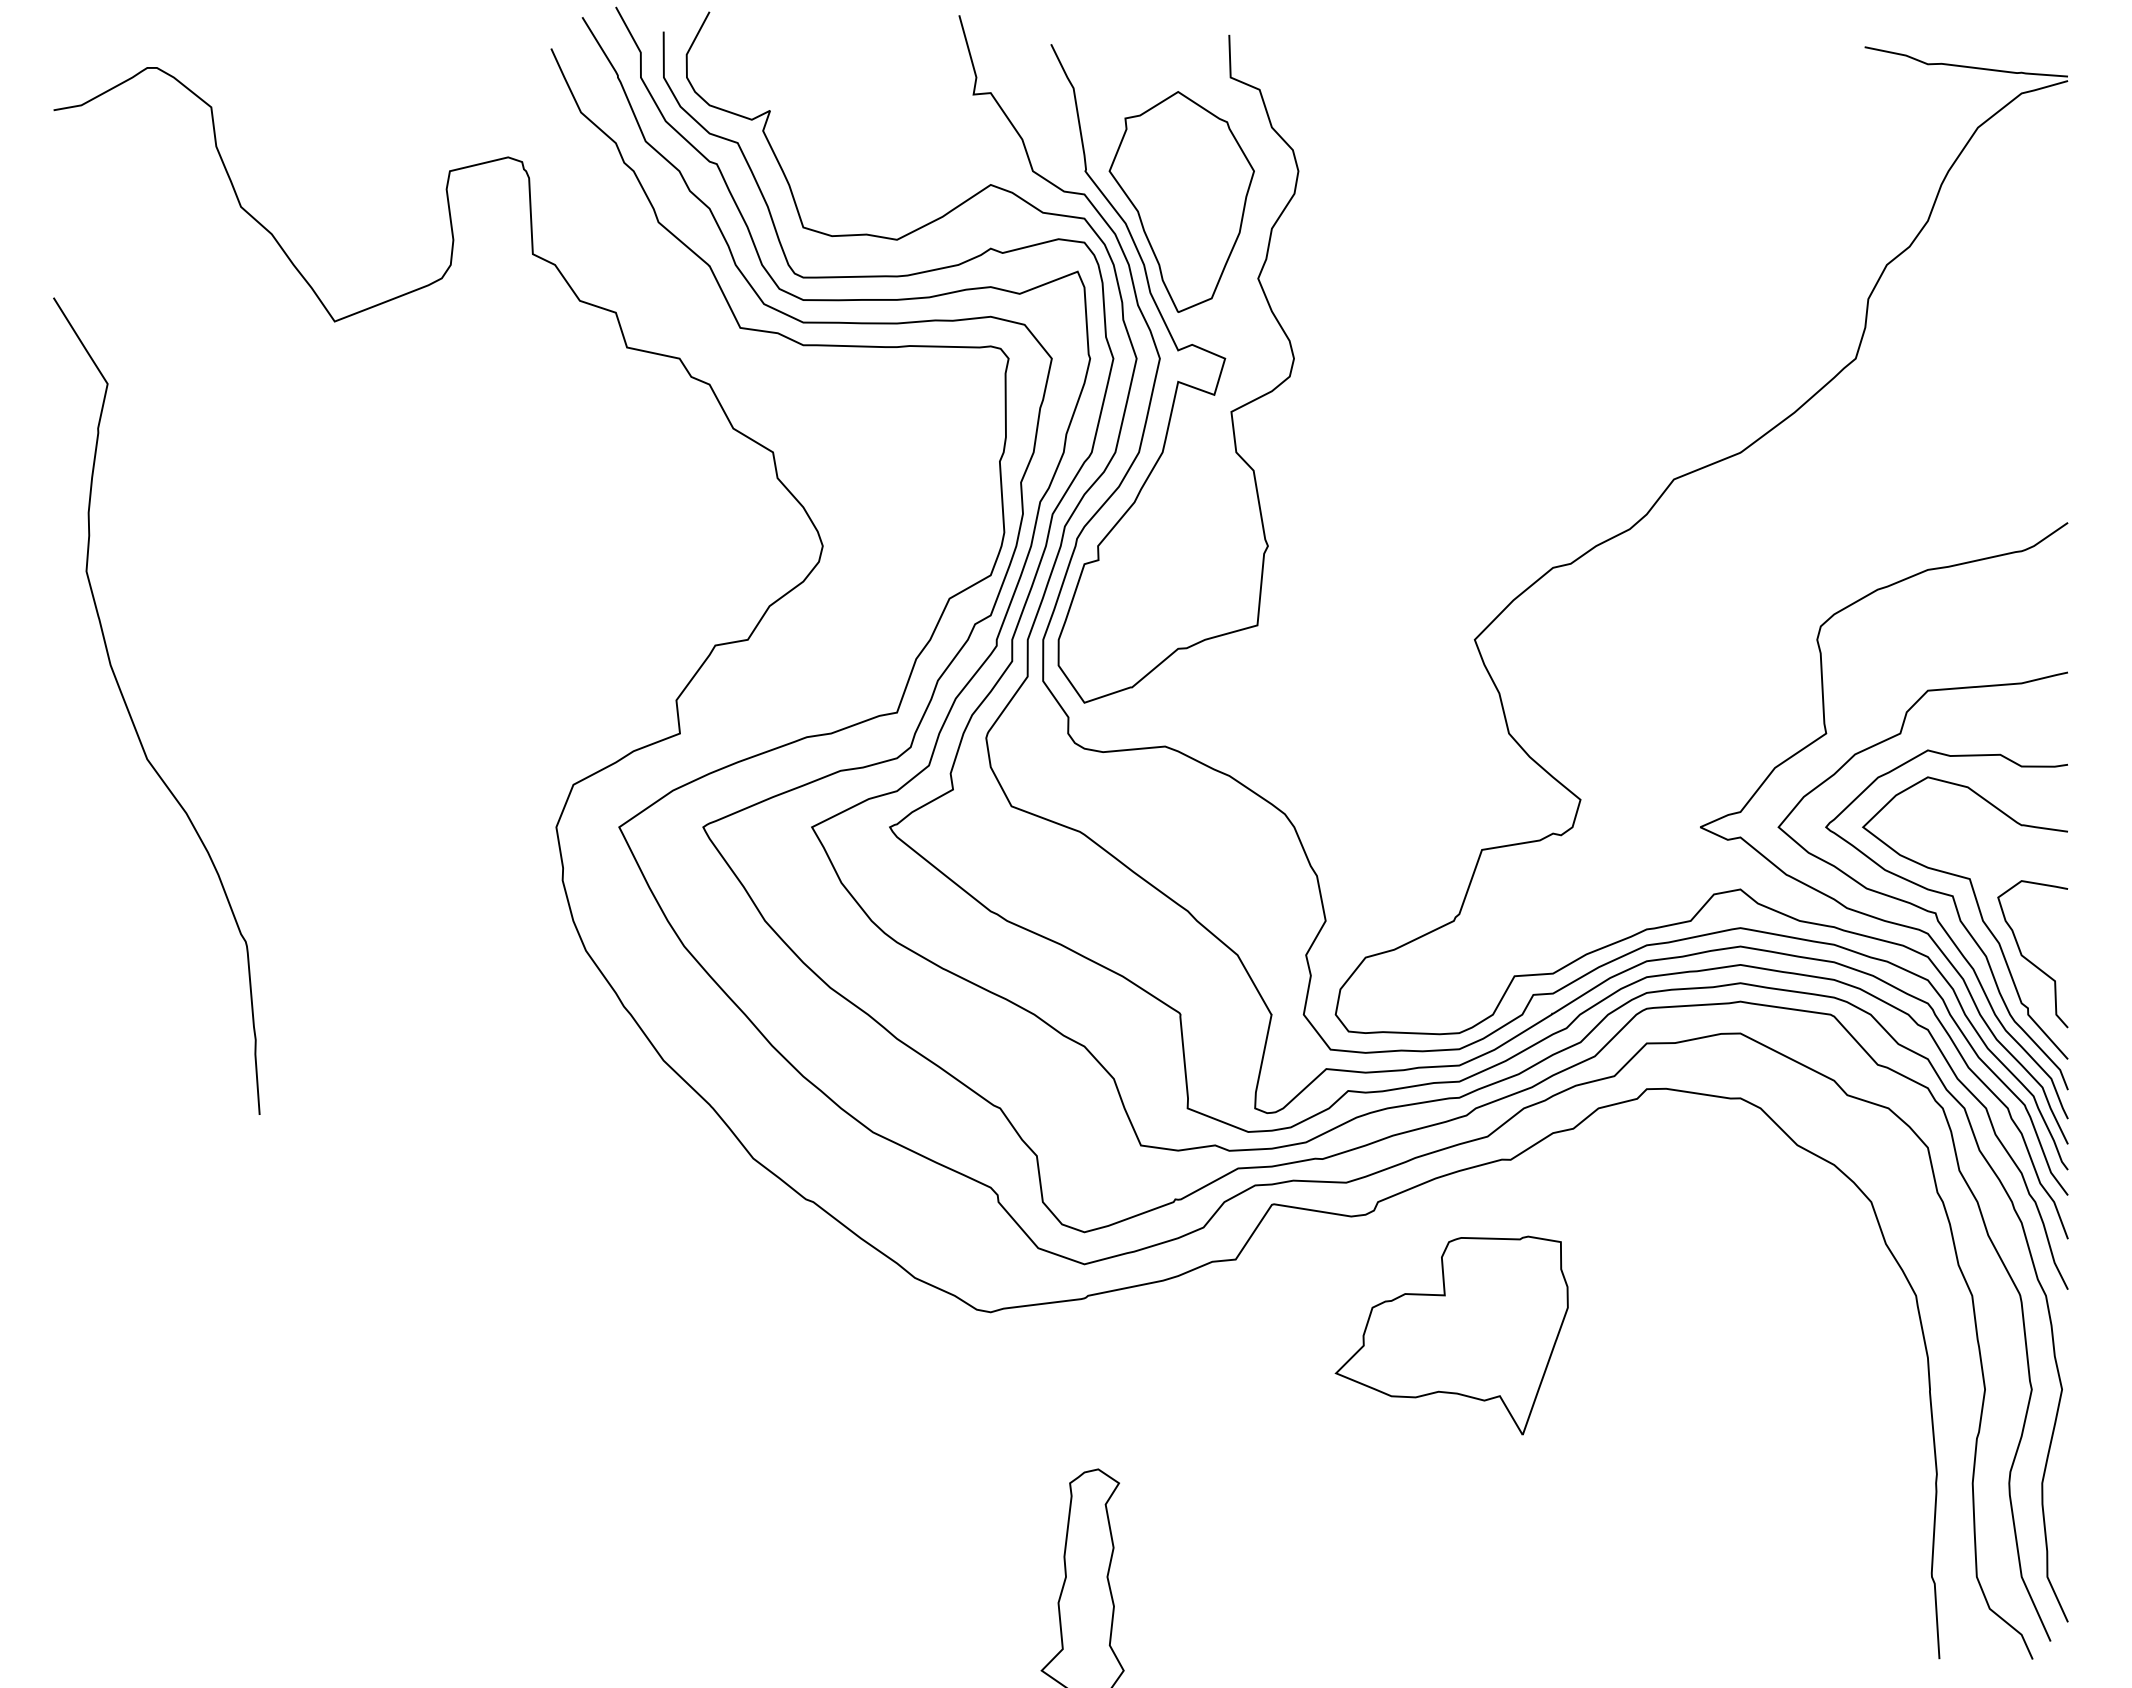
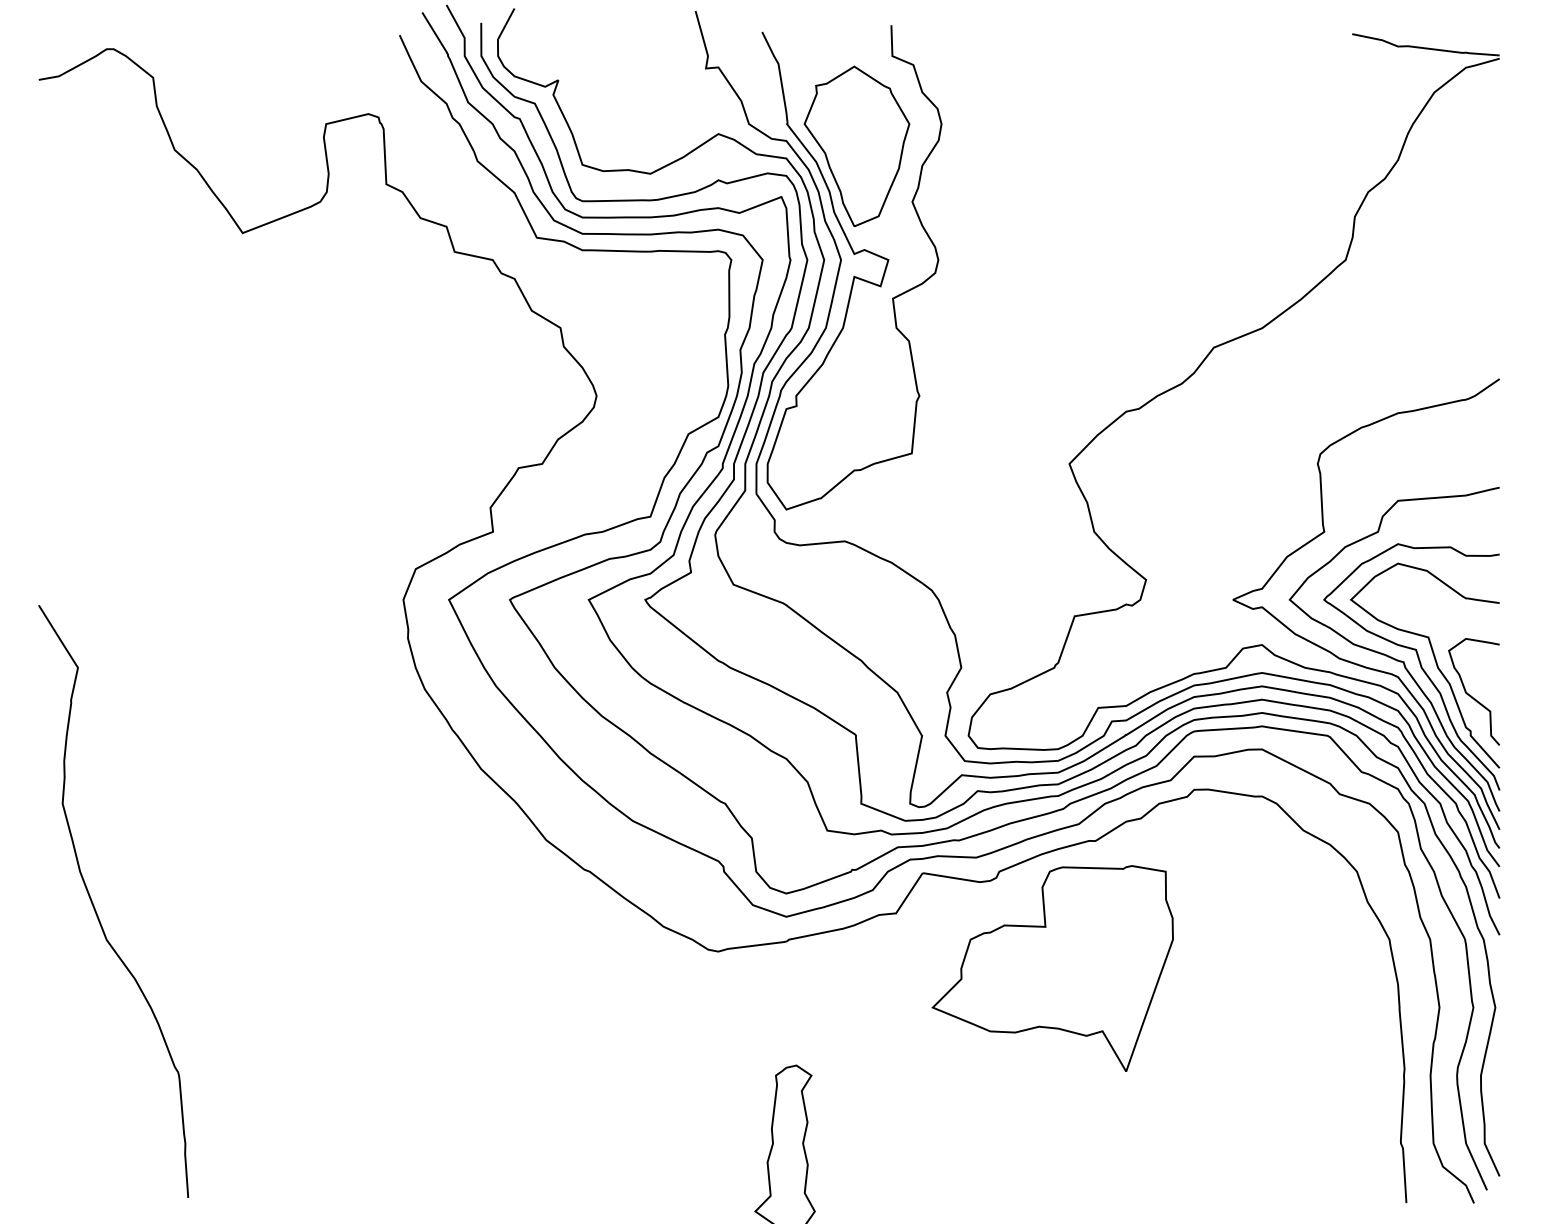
curve: (131, 715) -> (95, 908), moved
part: (1451, 1335) -> (1052, 968), size x1.43

